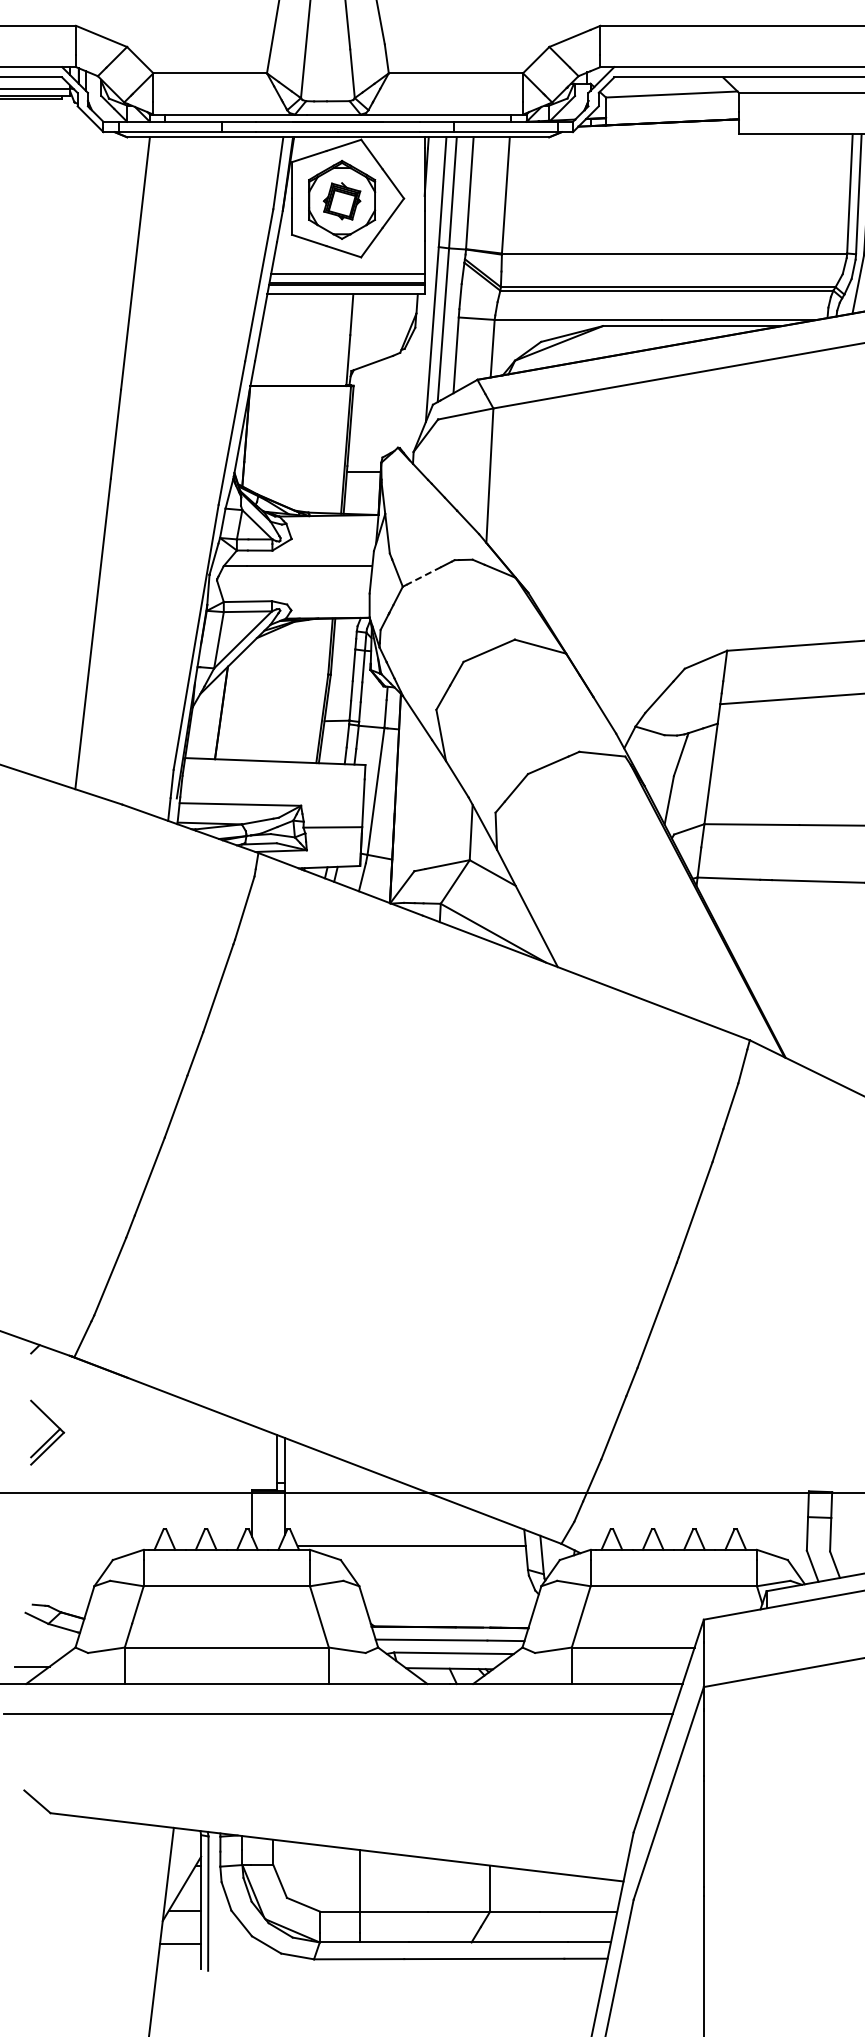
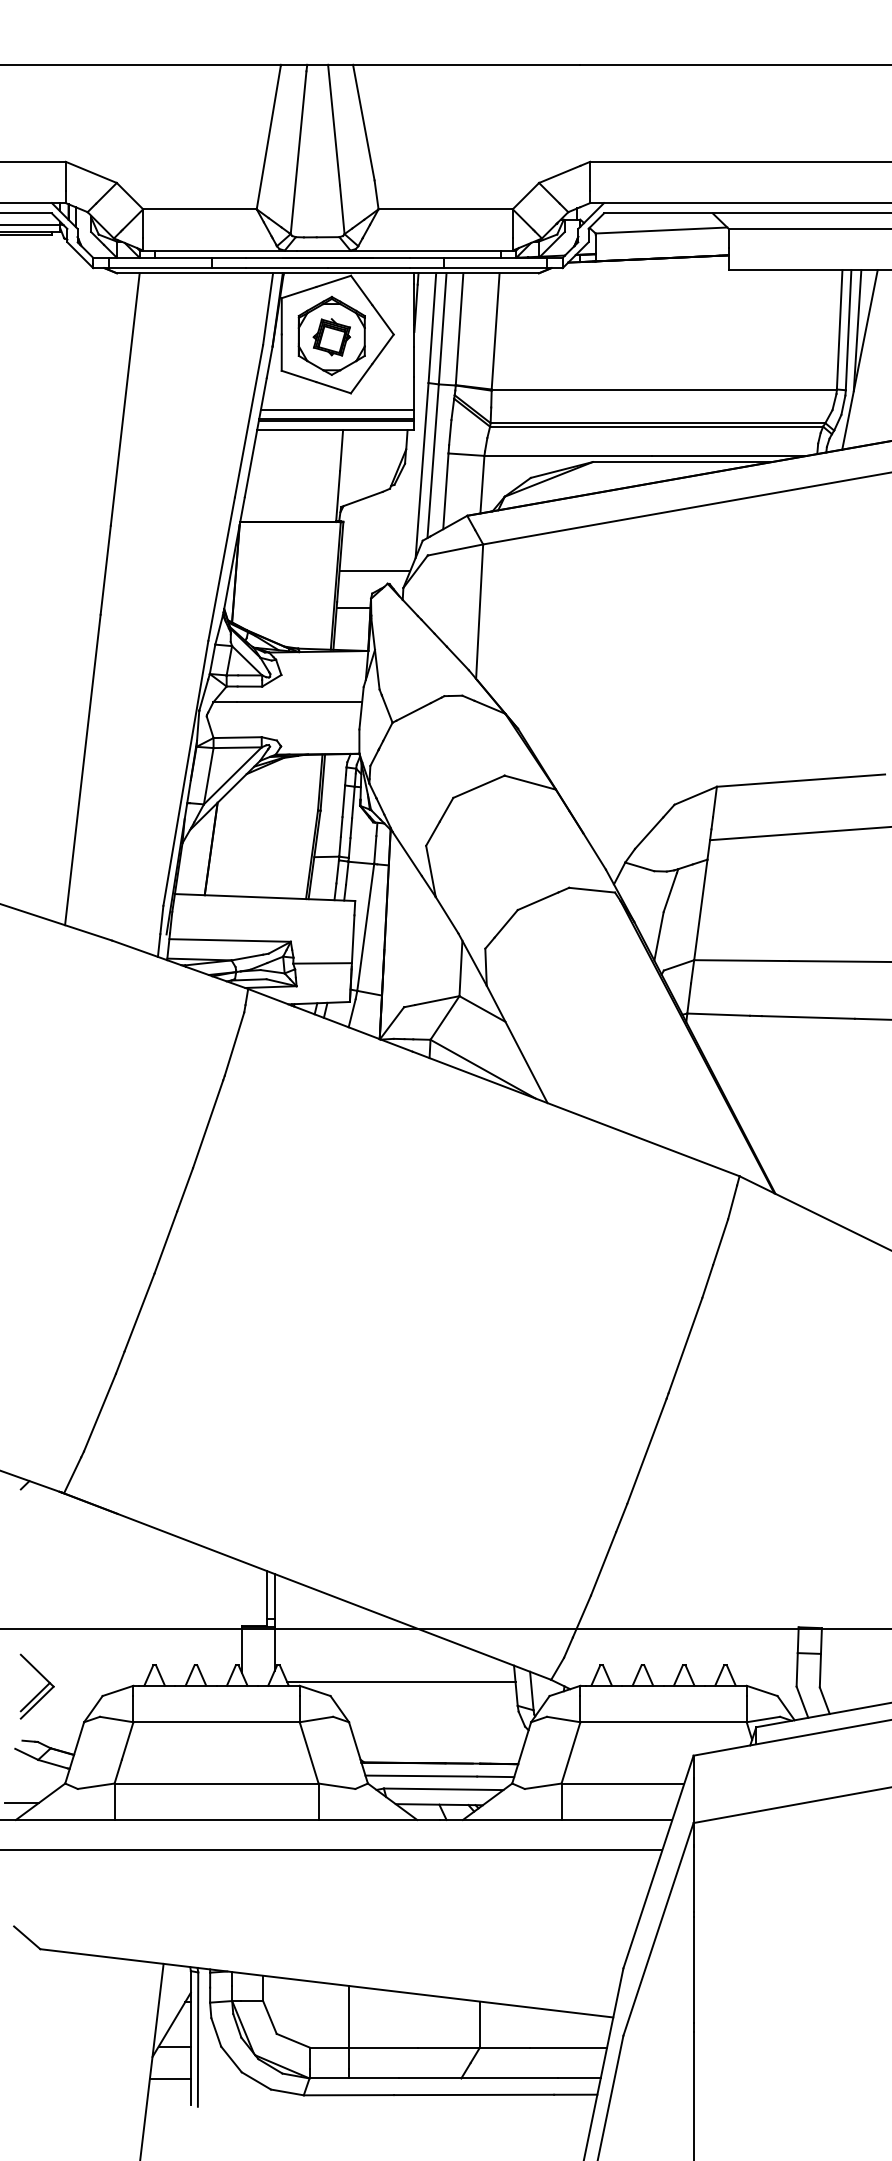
line: (384, 434) -> (374, 570), added
line: (423, 576) -> (413, 712), dashed -> solid
part: (46, 1432) -> (36, 1686), moved

